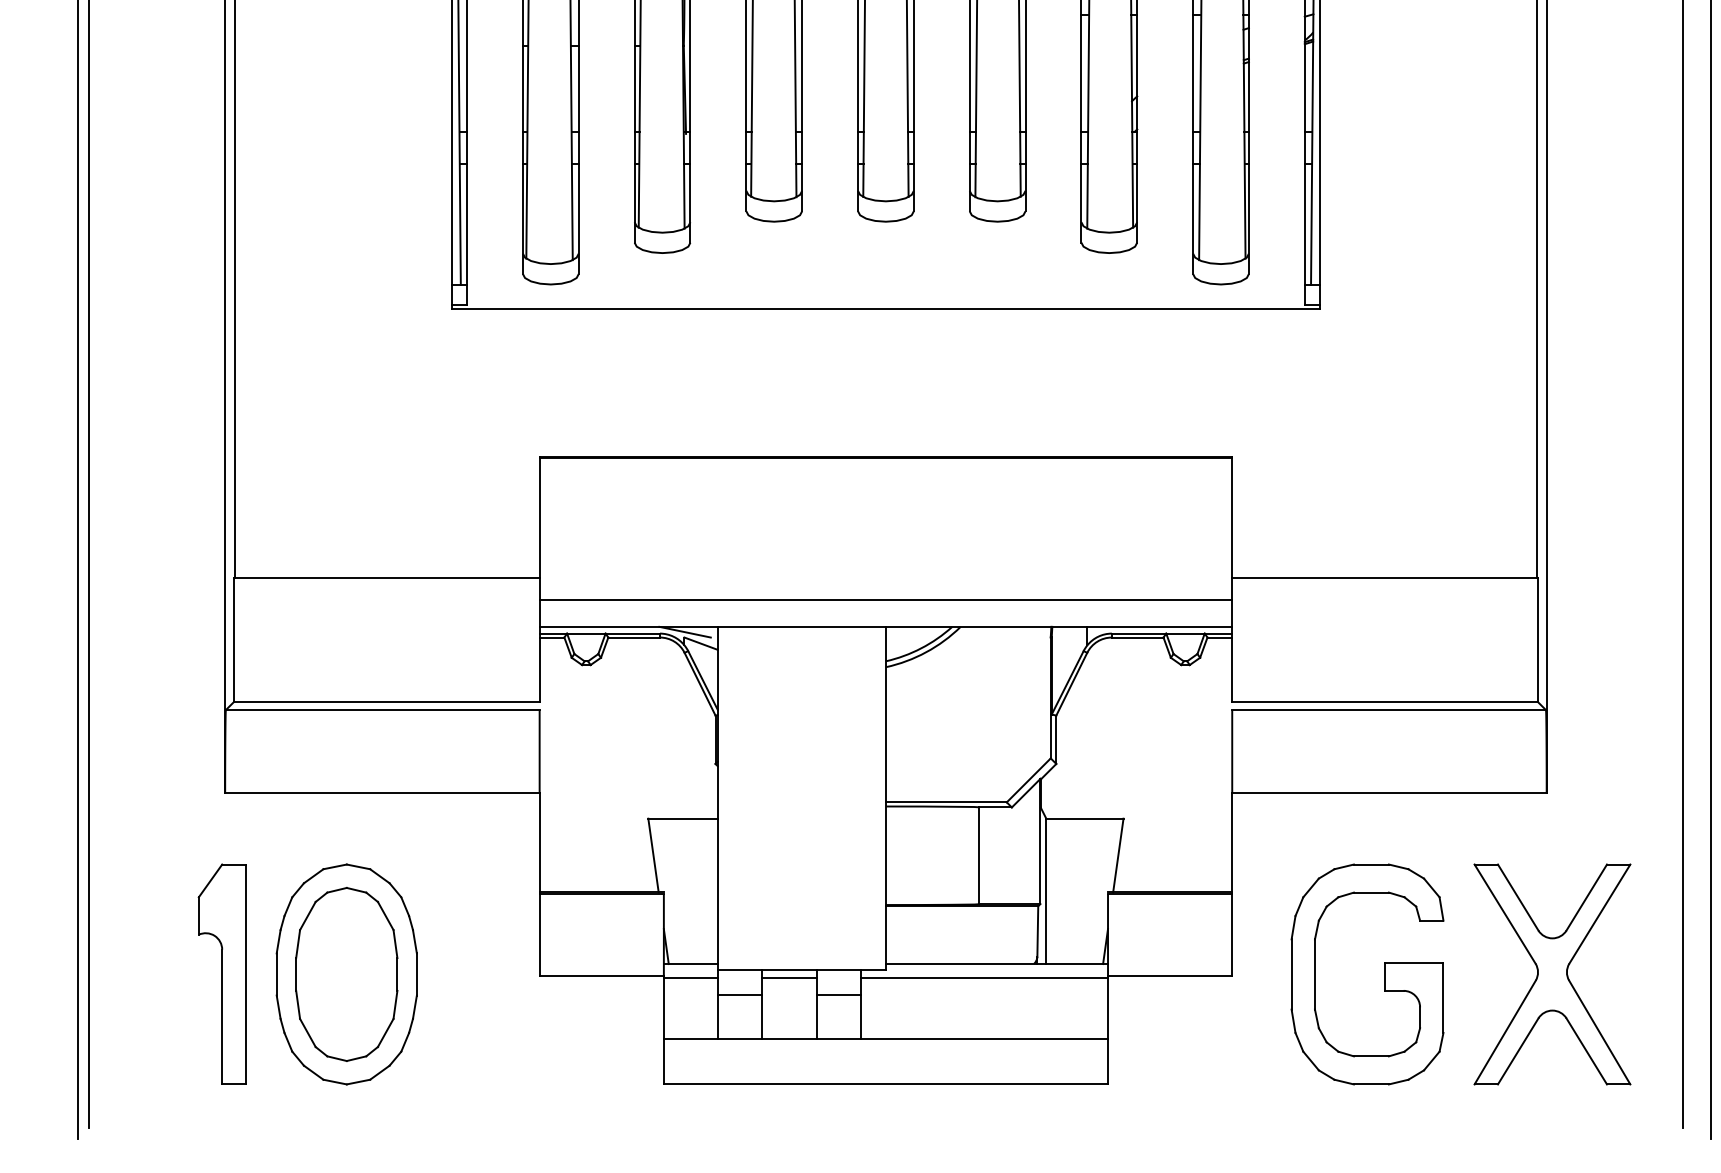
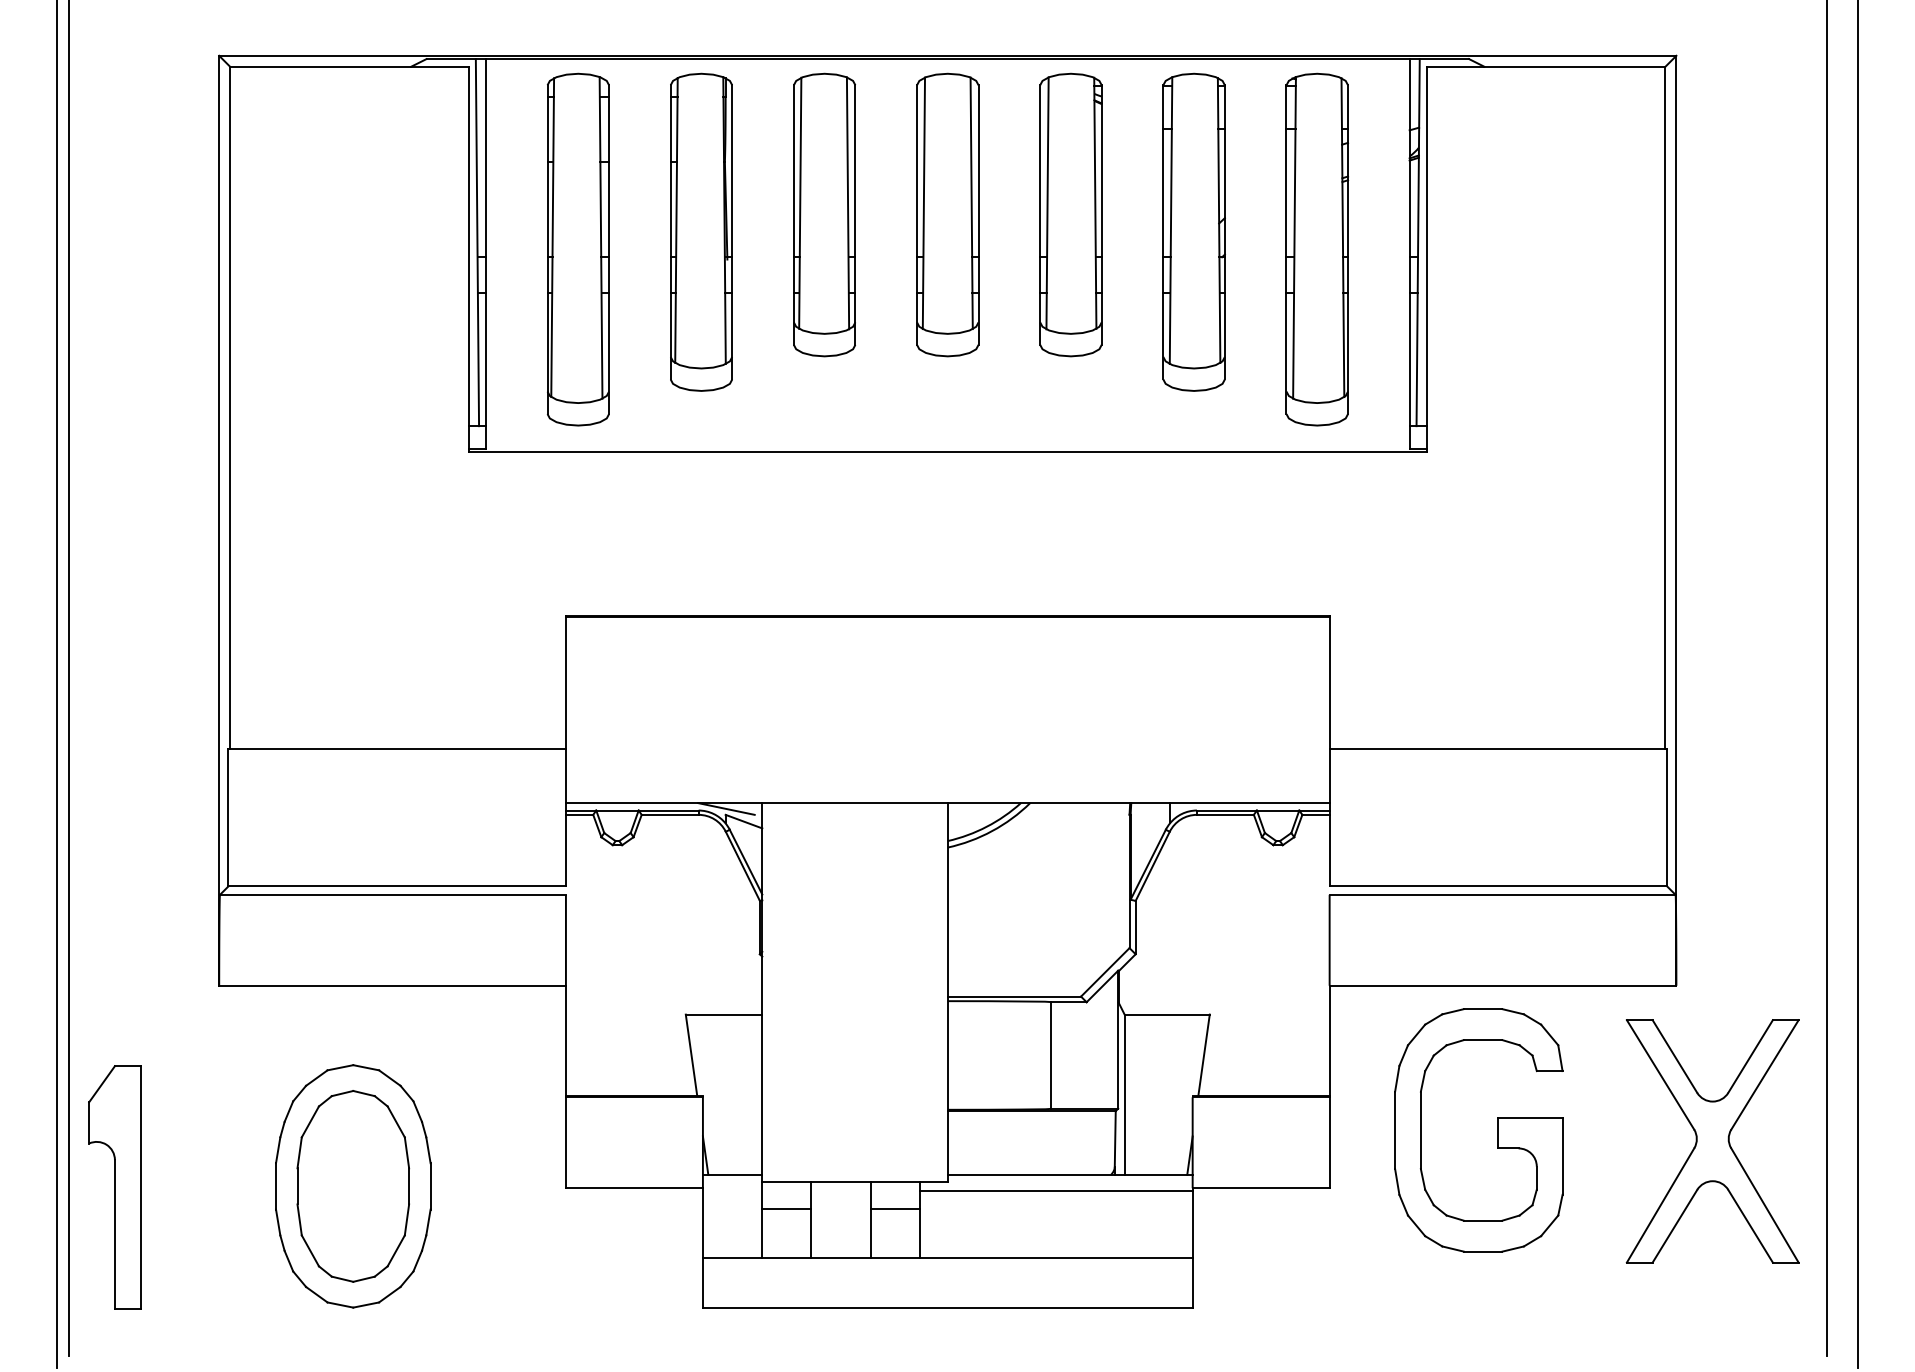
line: (885, 600) -> (947, 773), removed
part: (221, 974) -> (114, 1187), moved
part: (1384, 974) -> (1497, 1130), moved
part: (1552, 974) -> (1712, 1141), moved
line: (690, 978) -> (732, 1190), removed
line: (788, 978) -> (840, 1190), removed

